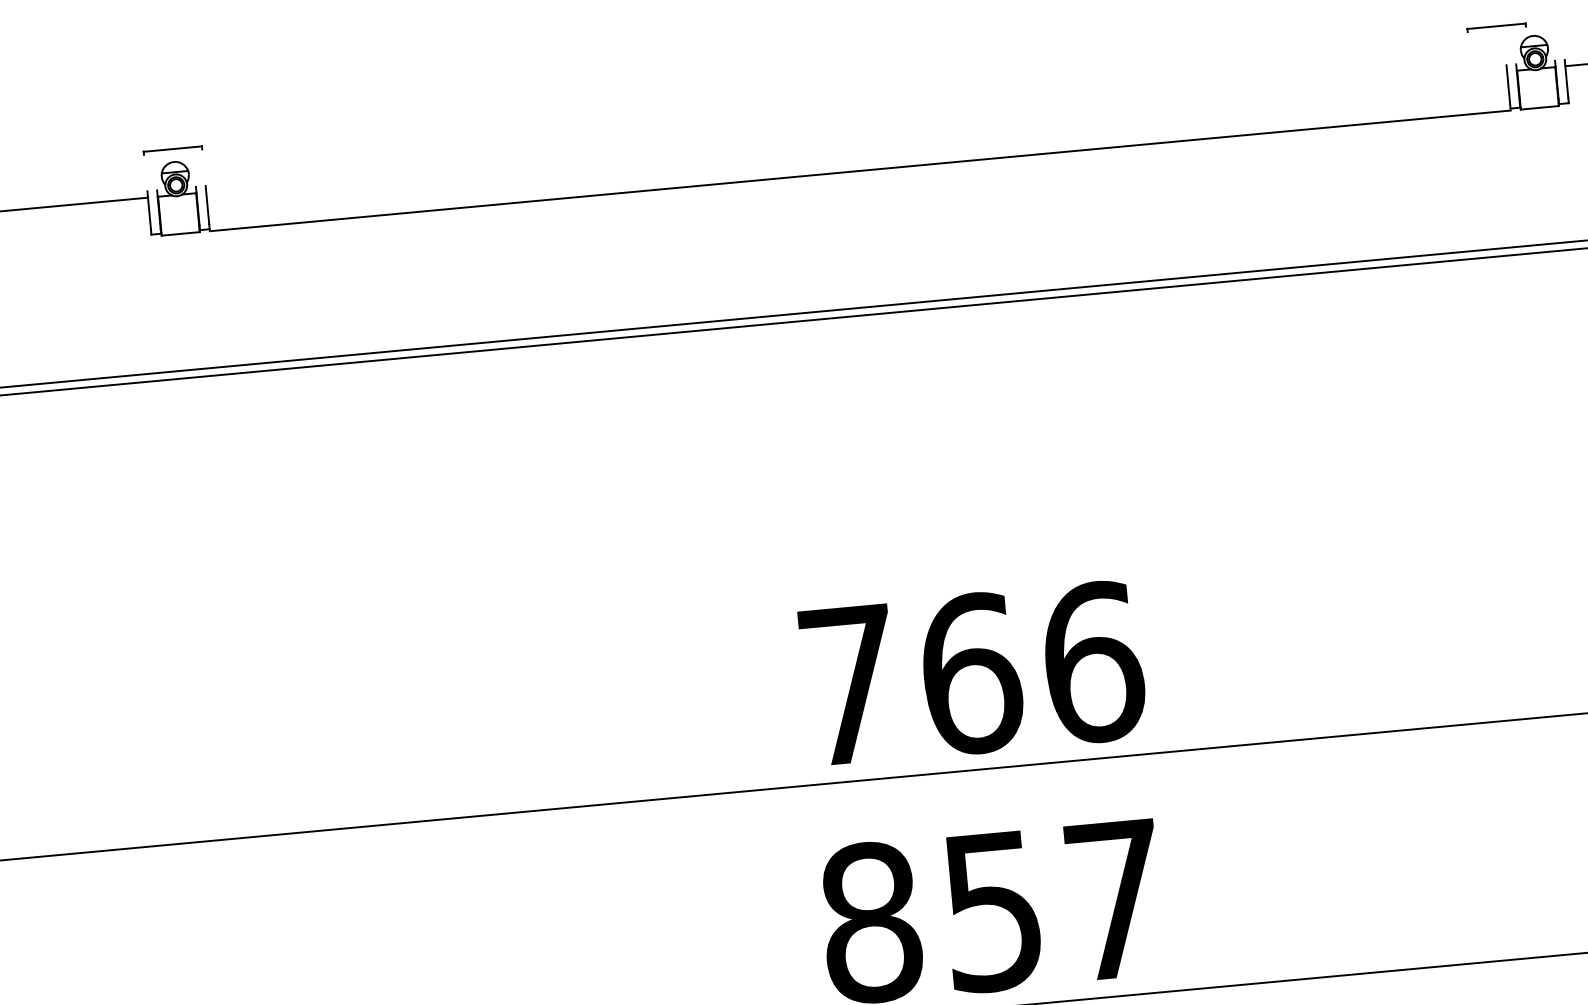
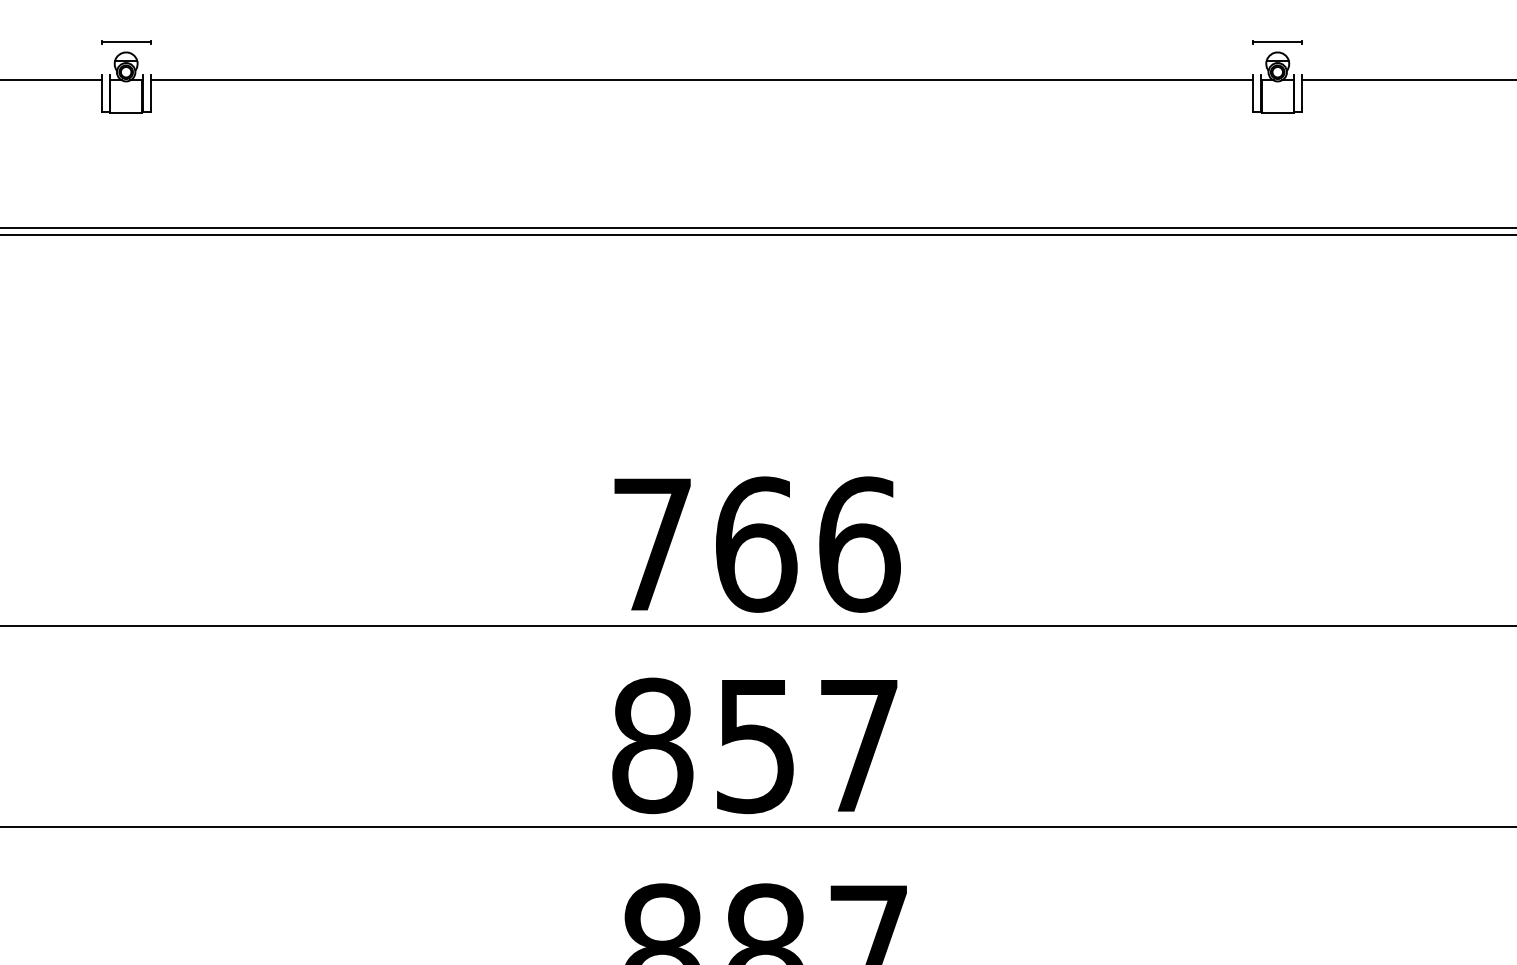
part: (1496, 27) -> (1277, 42), moved
line: (859, 171) -> (701, 80), moved

